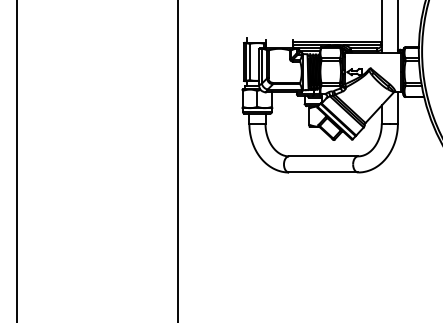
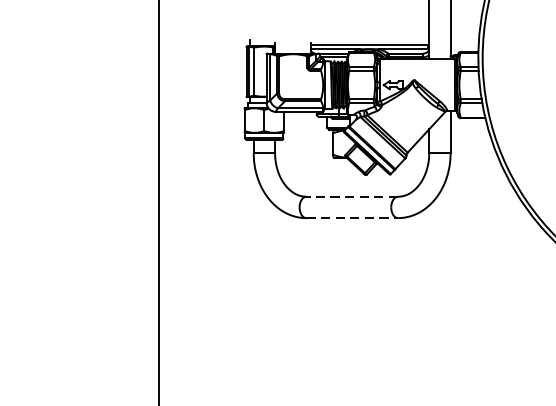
line: (323, 156) -> (351, 196), solid -> dashed
line: (323, 172) -> (351, 218), solid -> dashed

